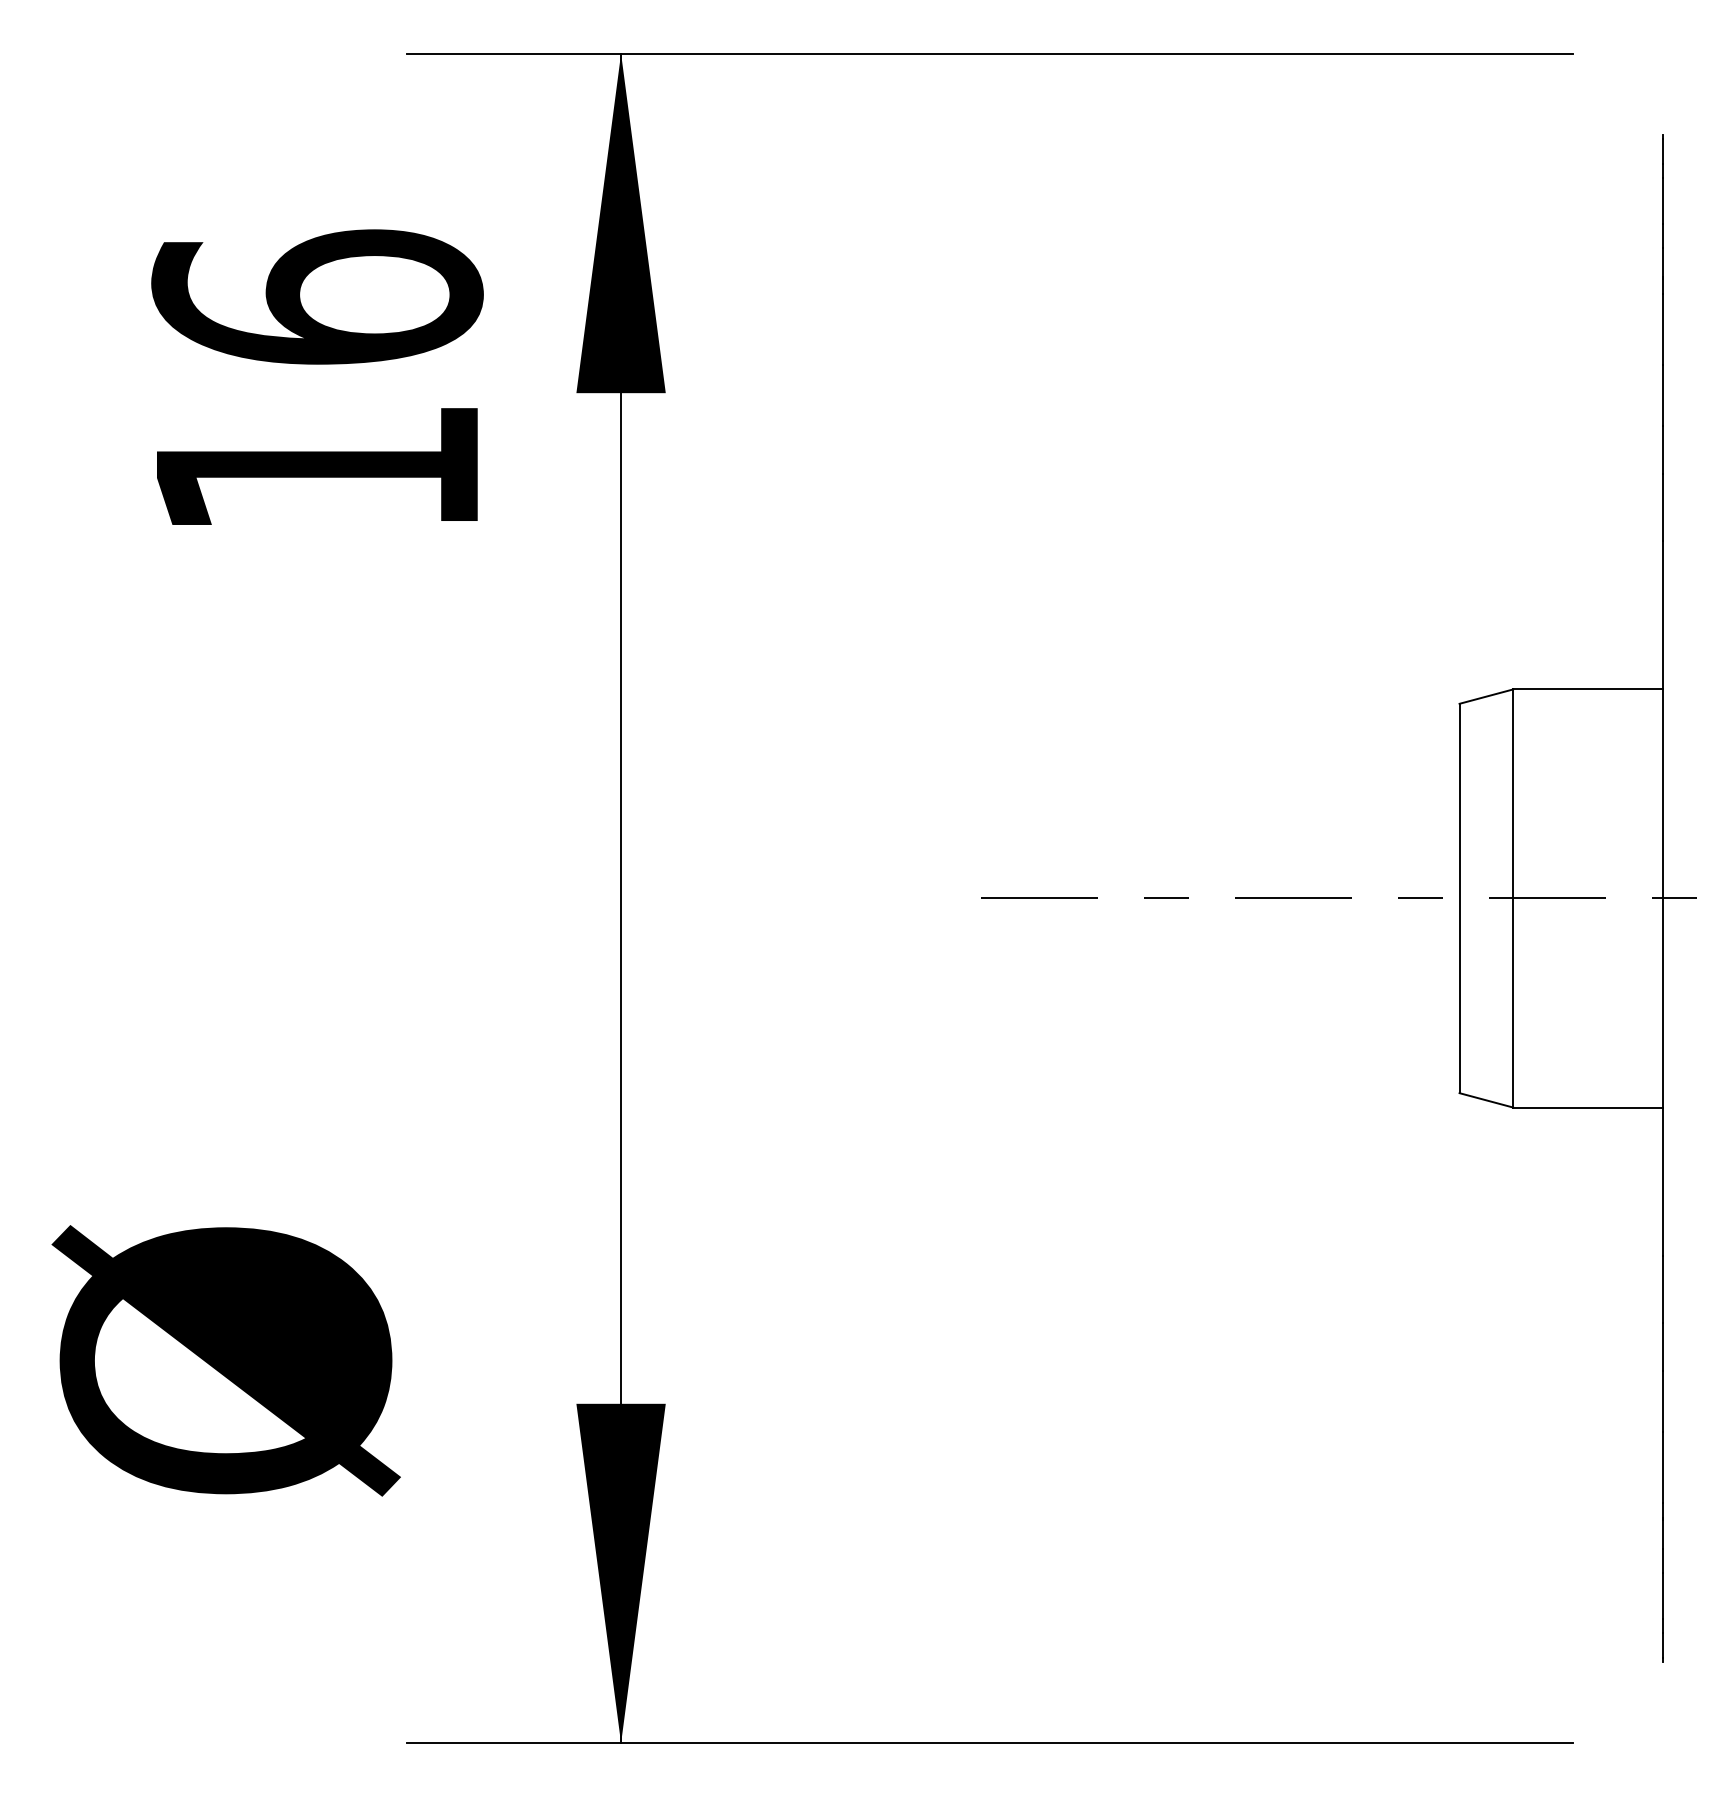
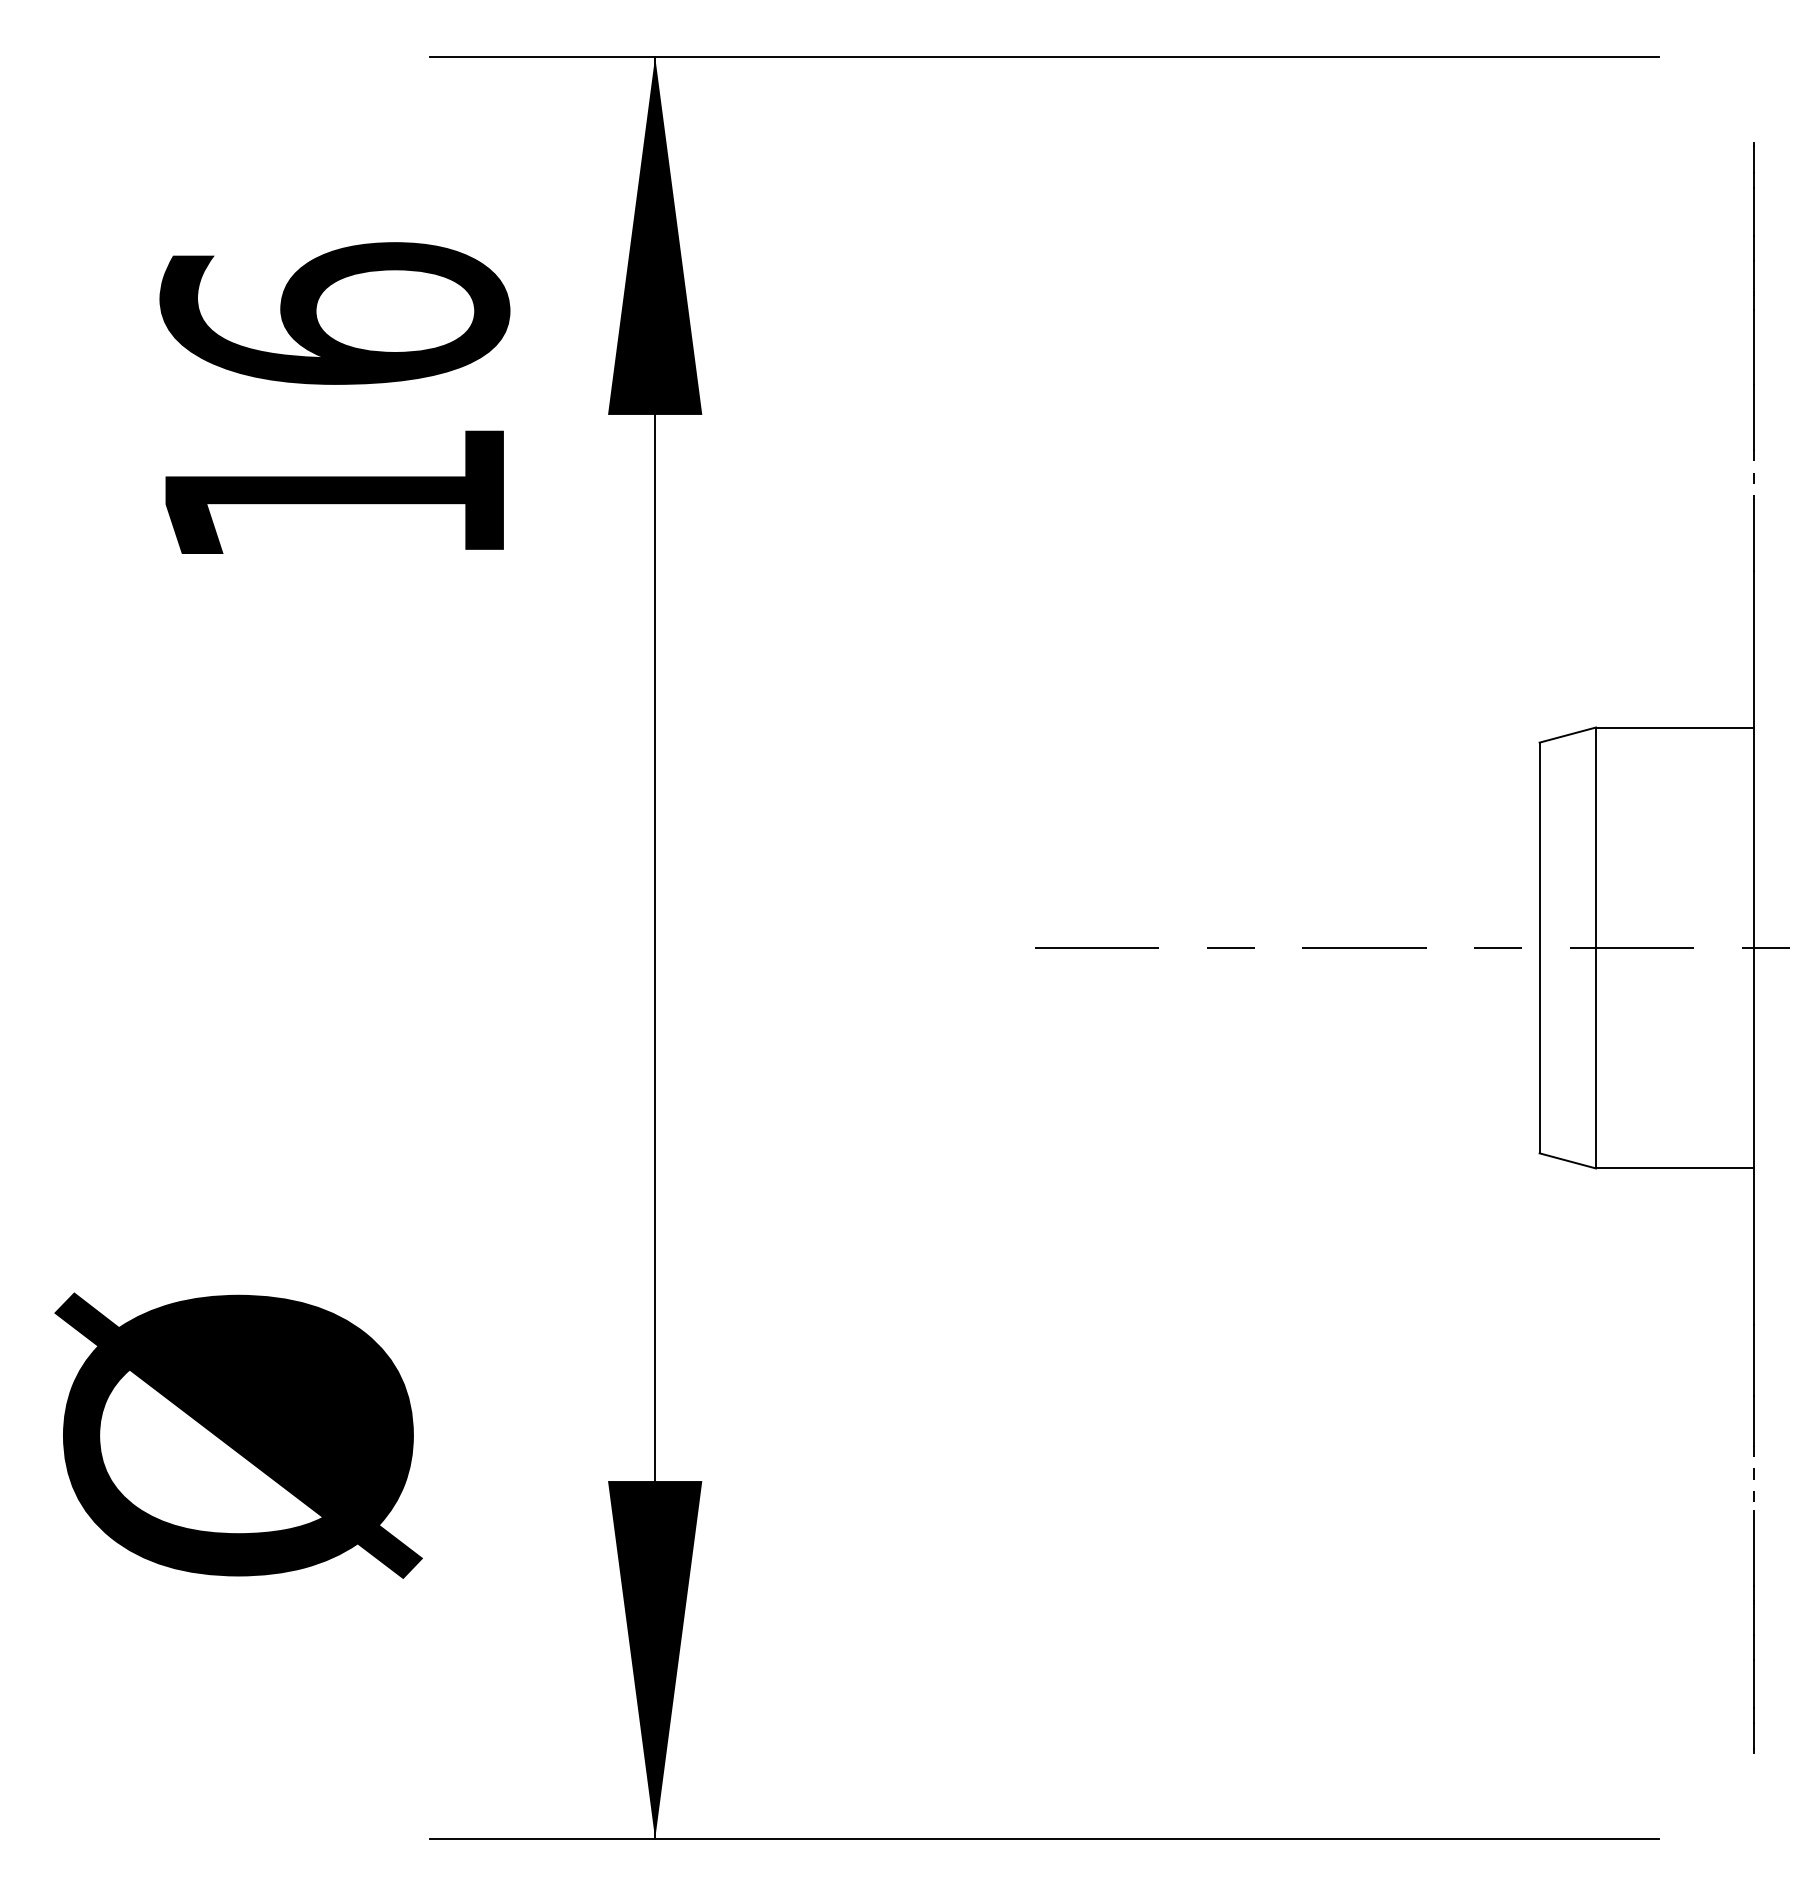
line: (1662, 450) -> (1753, 475), solid -> dashed
line: (1662, 1401) -> (1753, 1478), solid -> dashed

